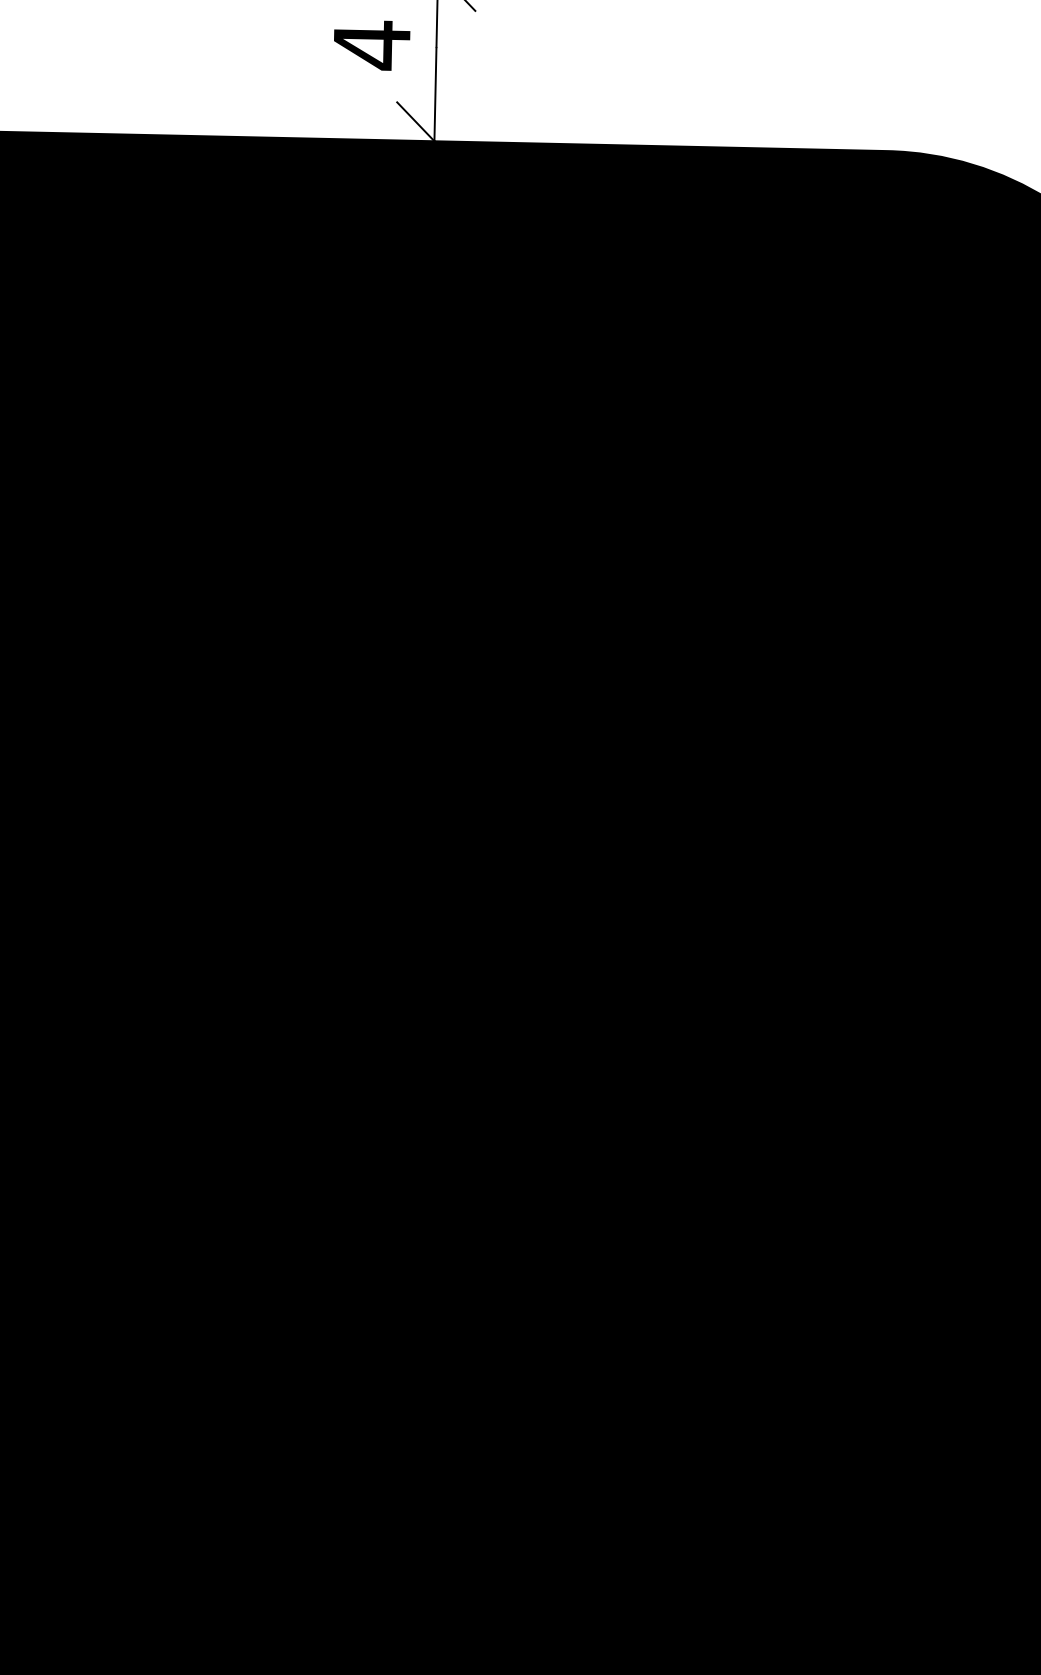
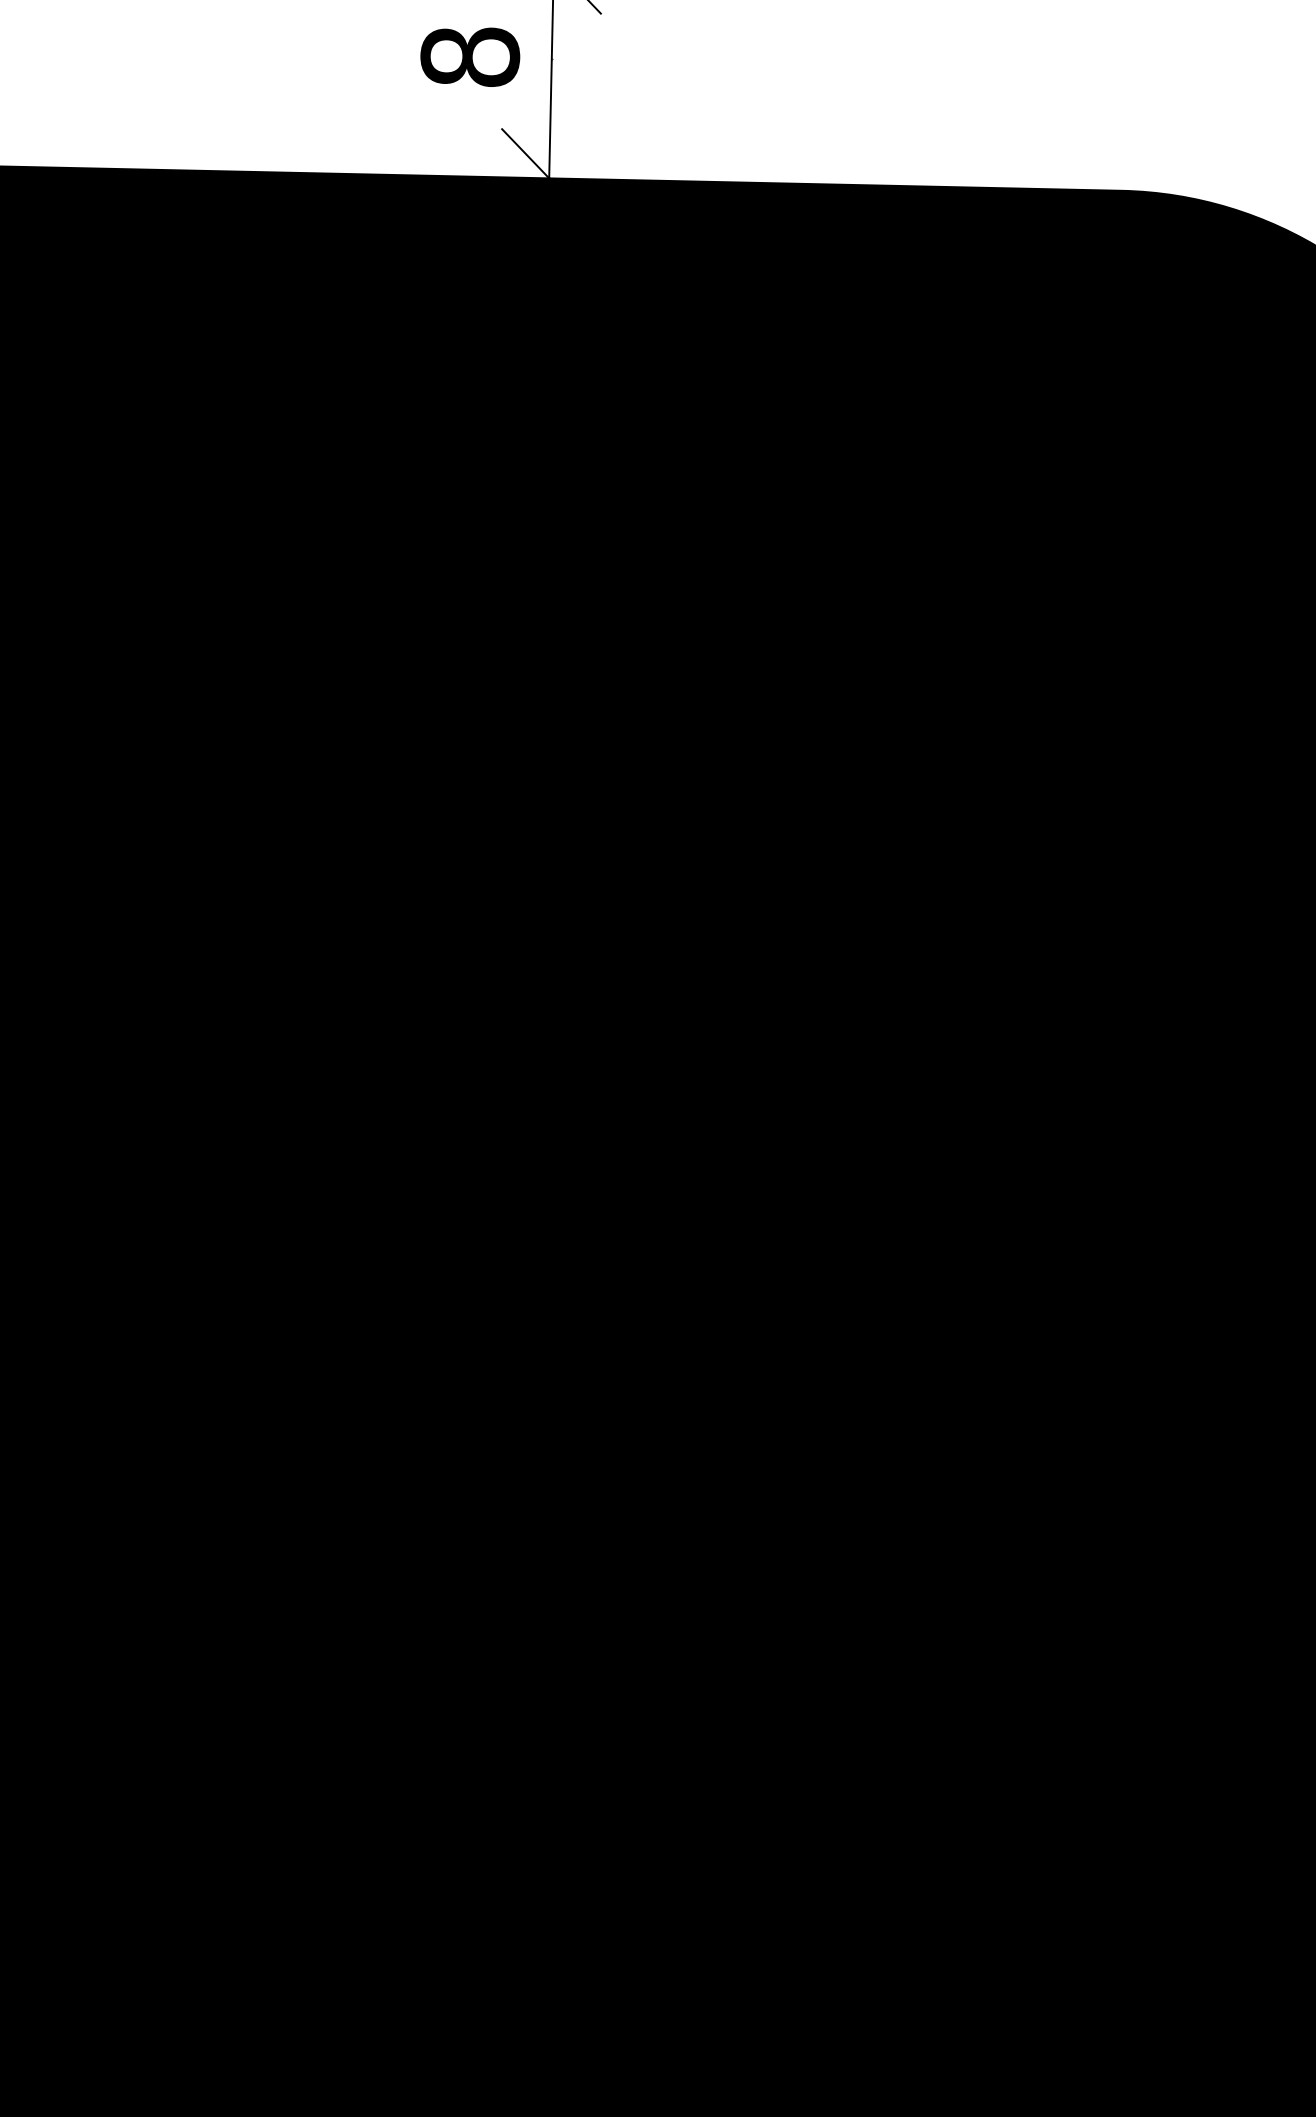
text: (371, 45) -> (469, 57), 4 -> 8

